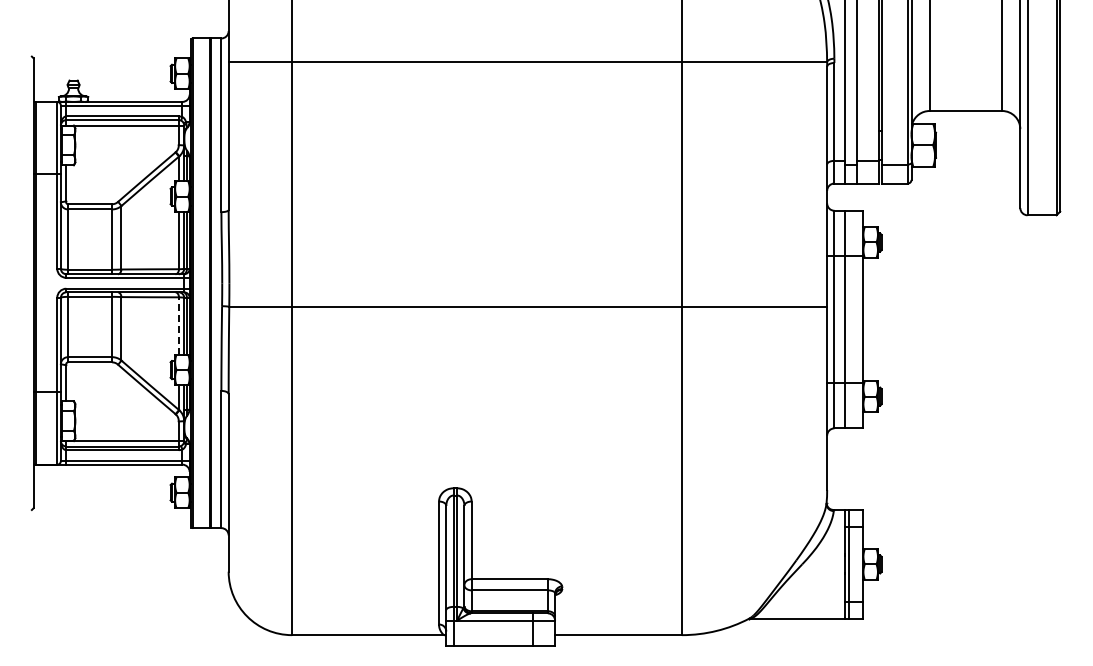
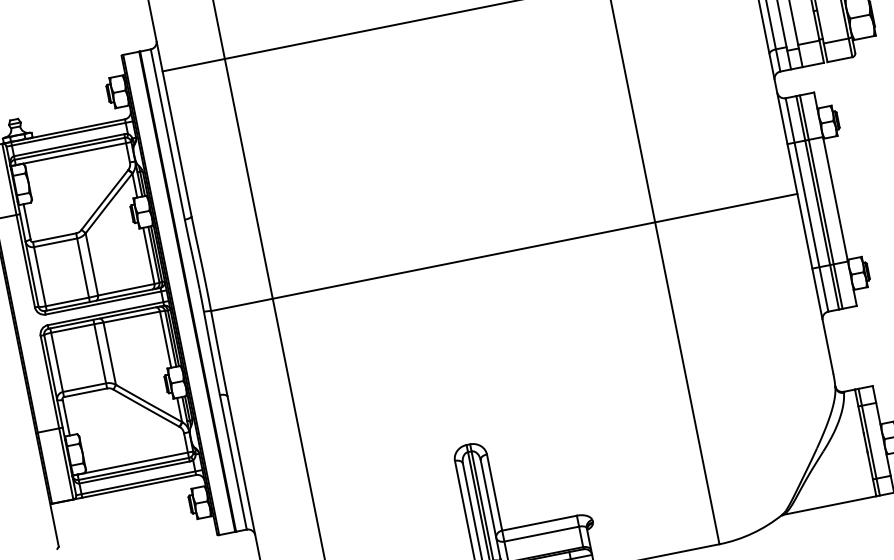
line: (848, 319) -> (820, 202), added
line: (179, 326) -> (166, 340), dashed -> solid

